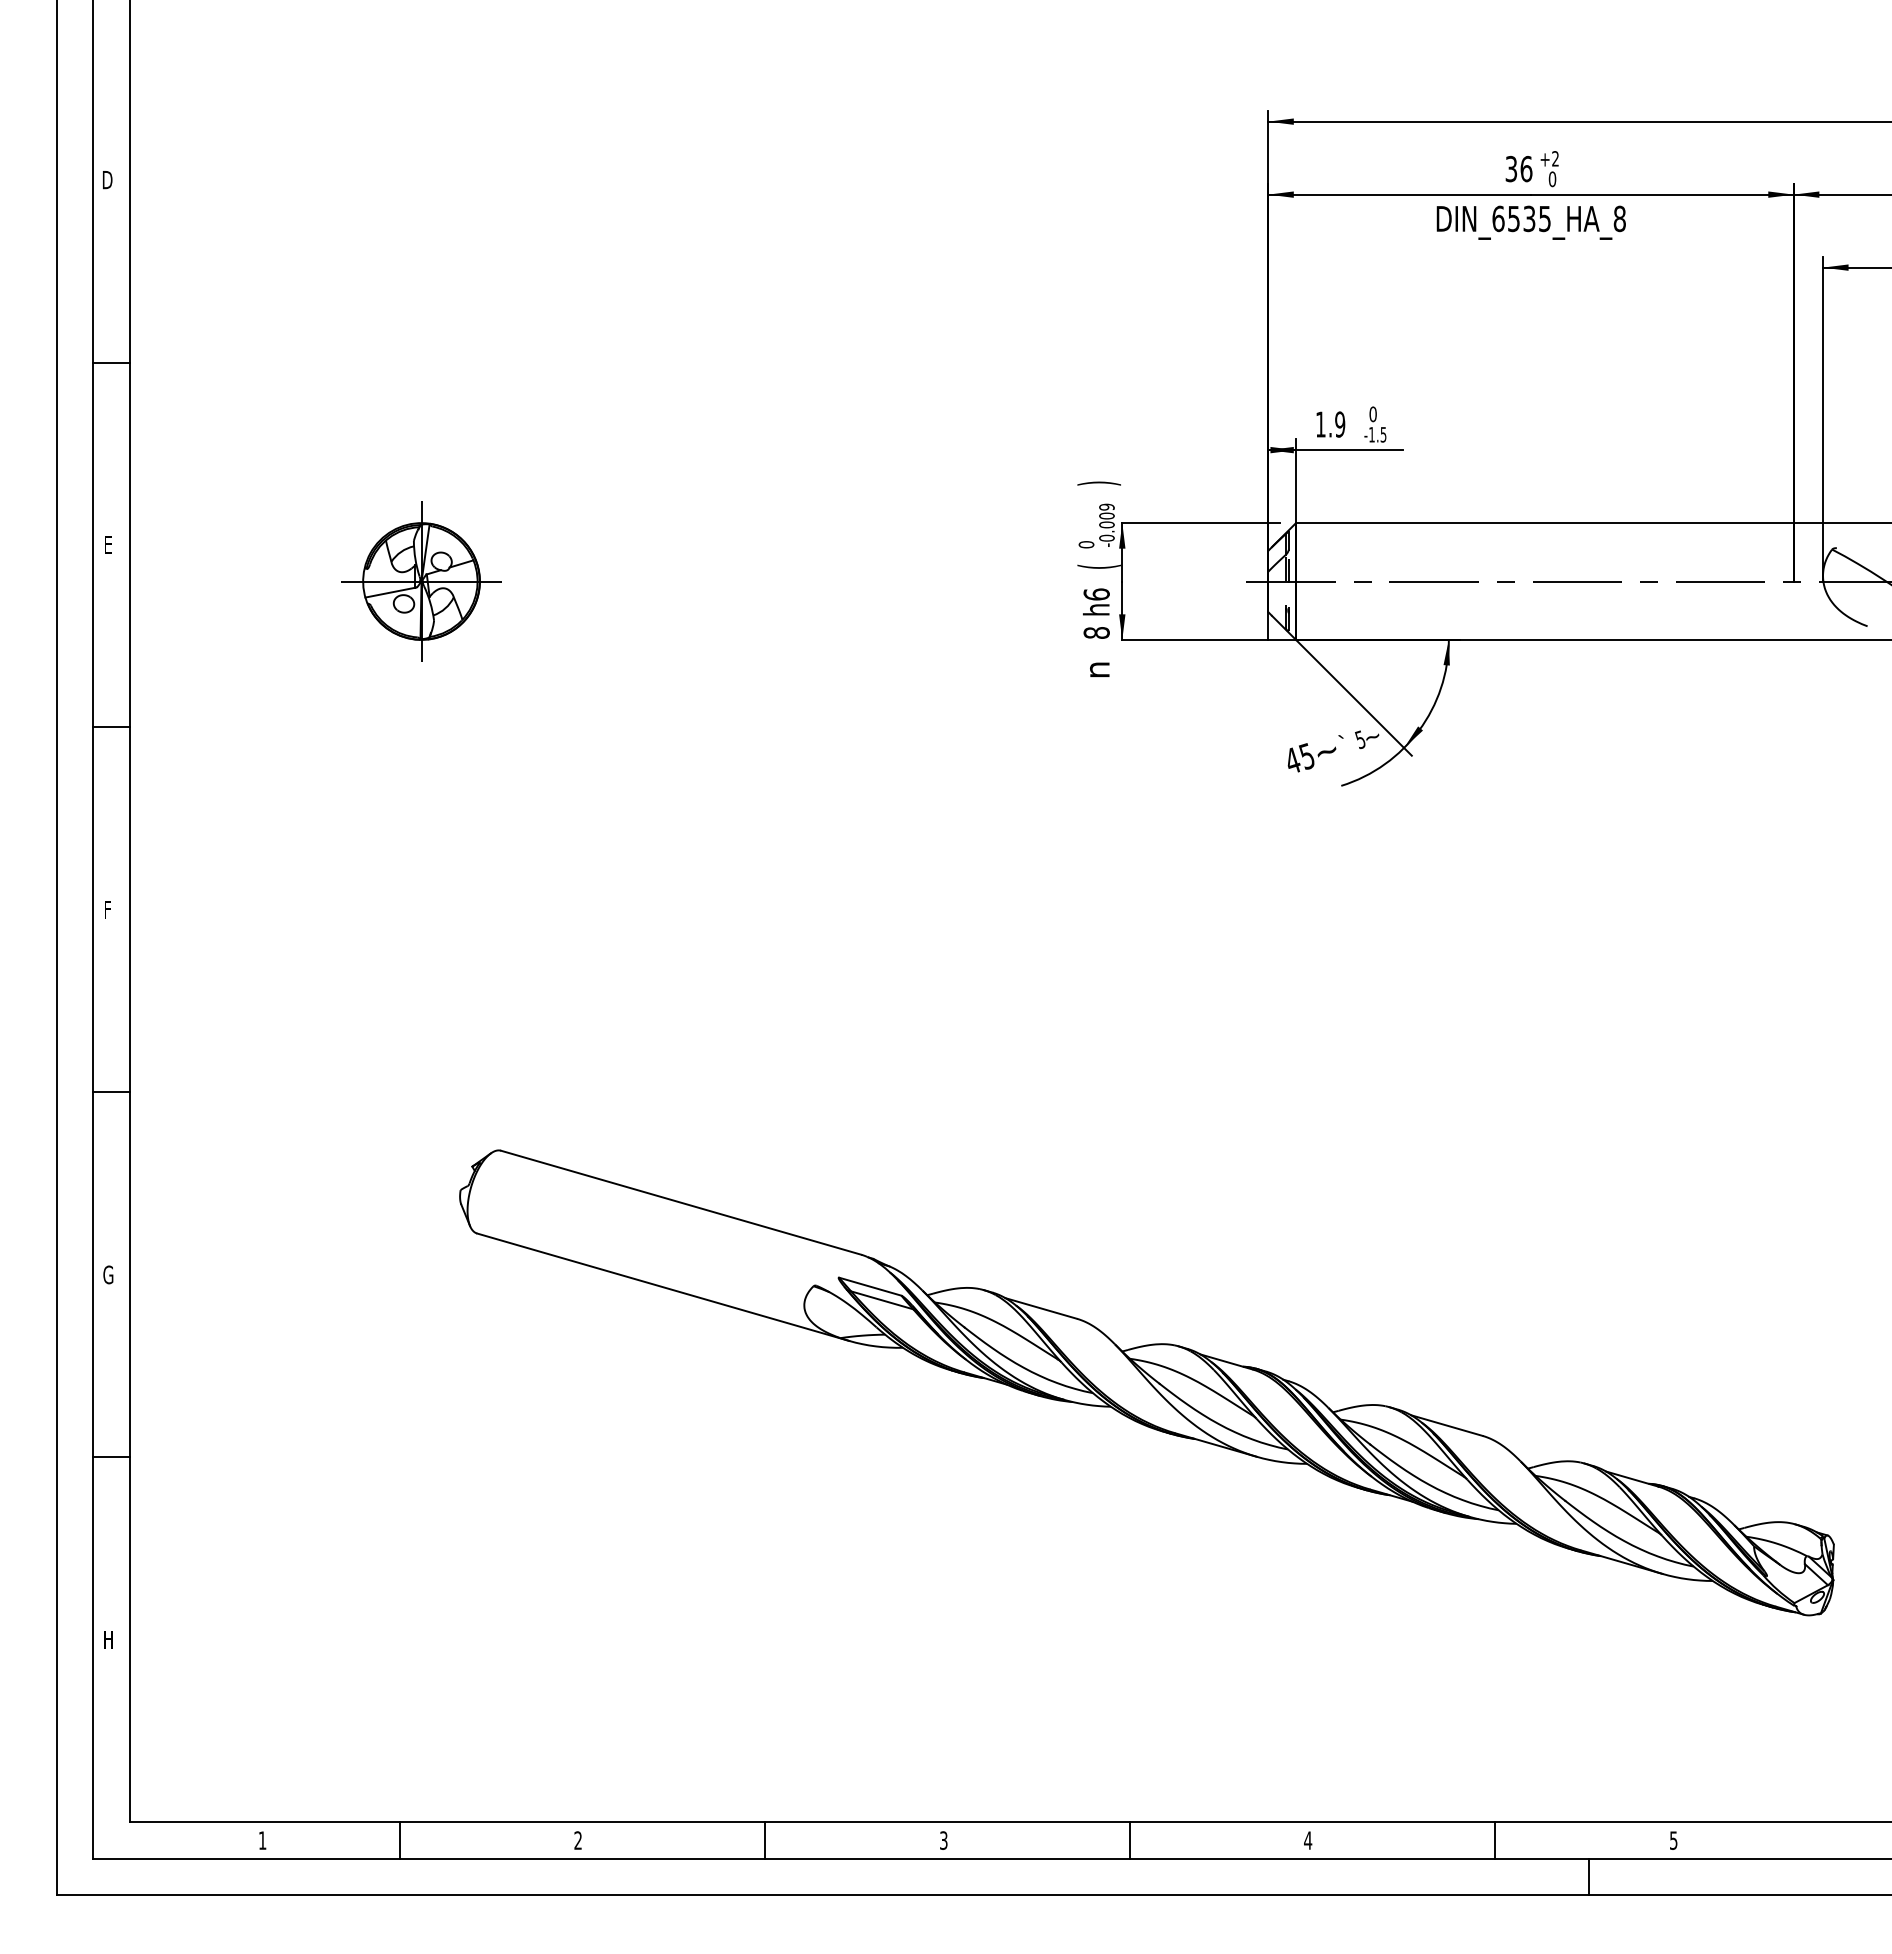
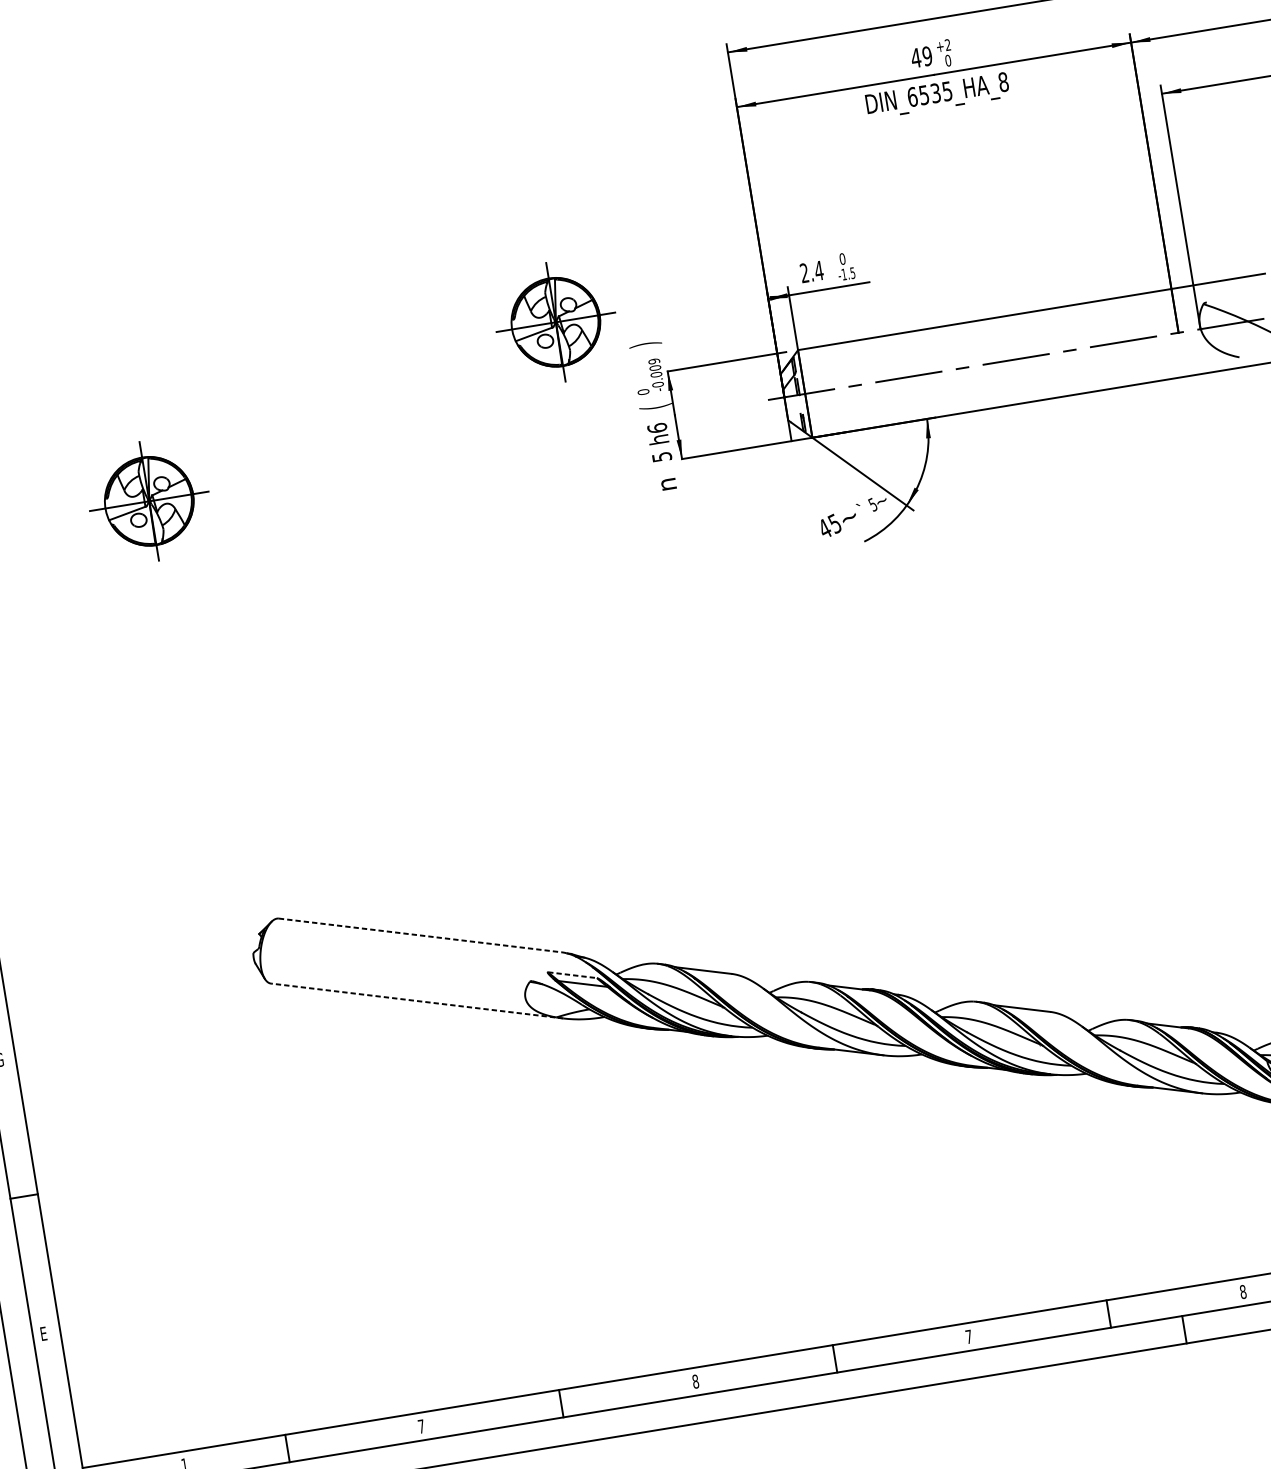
text: (1518, 168) -> (921, 56), 36 -> 49
text: (1330, 424) -> (811, 271), 1.9 -> 2.4
part: (987, 435) -> (555, 322), added
text: (1096, 632) -> (661, 456), 8 -> 5
line: (681, 1202) -> (420, 935), solid -> dashed
line: (870, 1286) -> (572, 975), solid -> dashed
line: (663, 1287) -> (417, 1001), solid -> dashed
text: (109, 1639) -> (45, 1333), H -> E
text: (577, 1840) -> (420, 1426), 2 -> 7
text: (943, 1840) -> (695, 1381), 3 -> 8
text: (1308, 1840) -> (969, 1336), 4 -> 7
text: (1673, 1840) -> (1243, 1291), 5 -> 8

